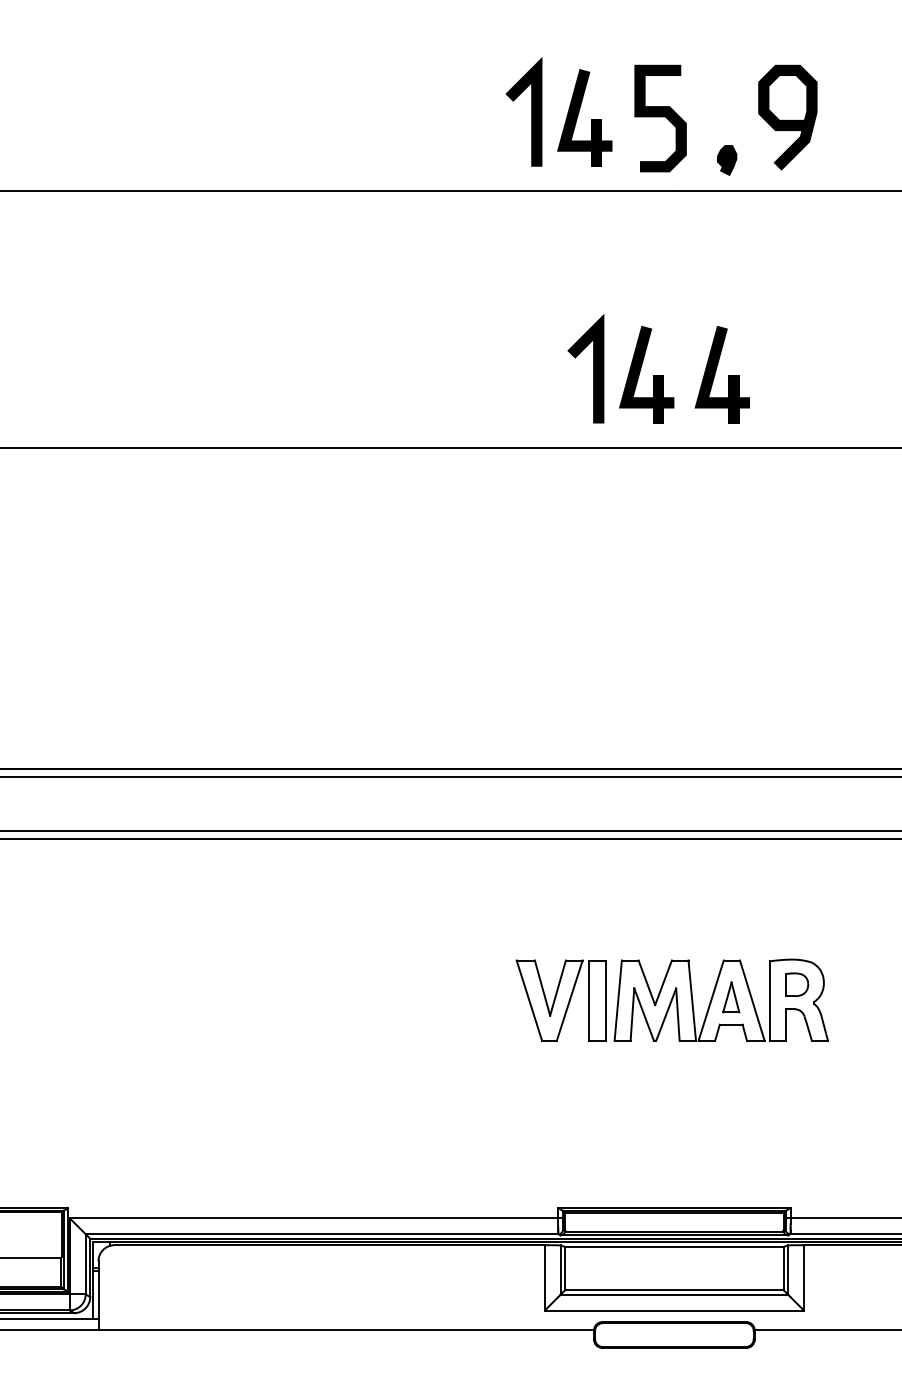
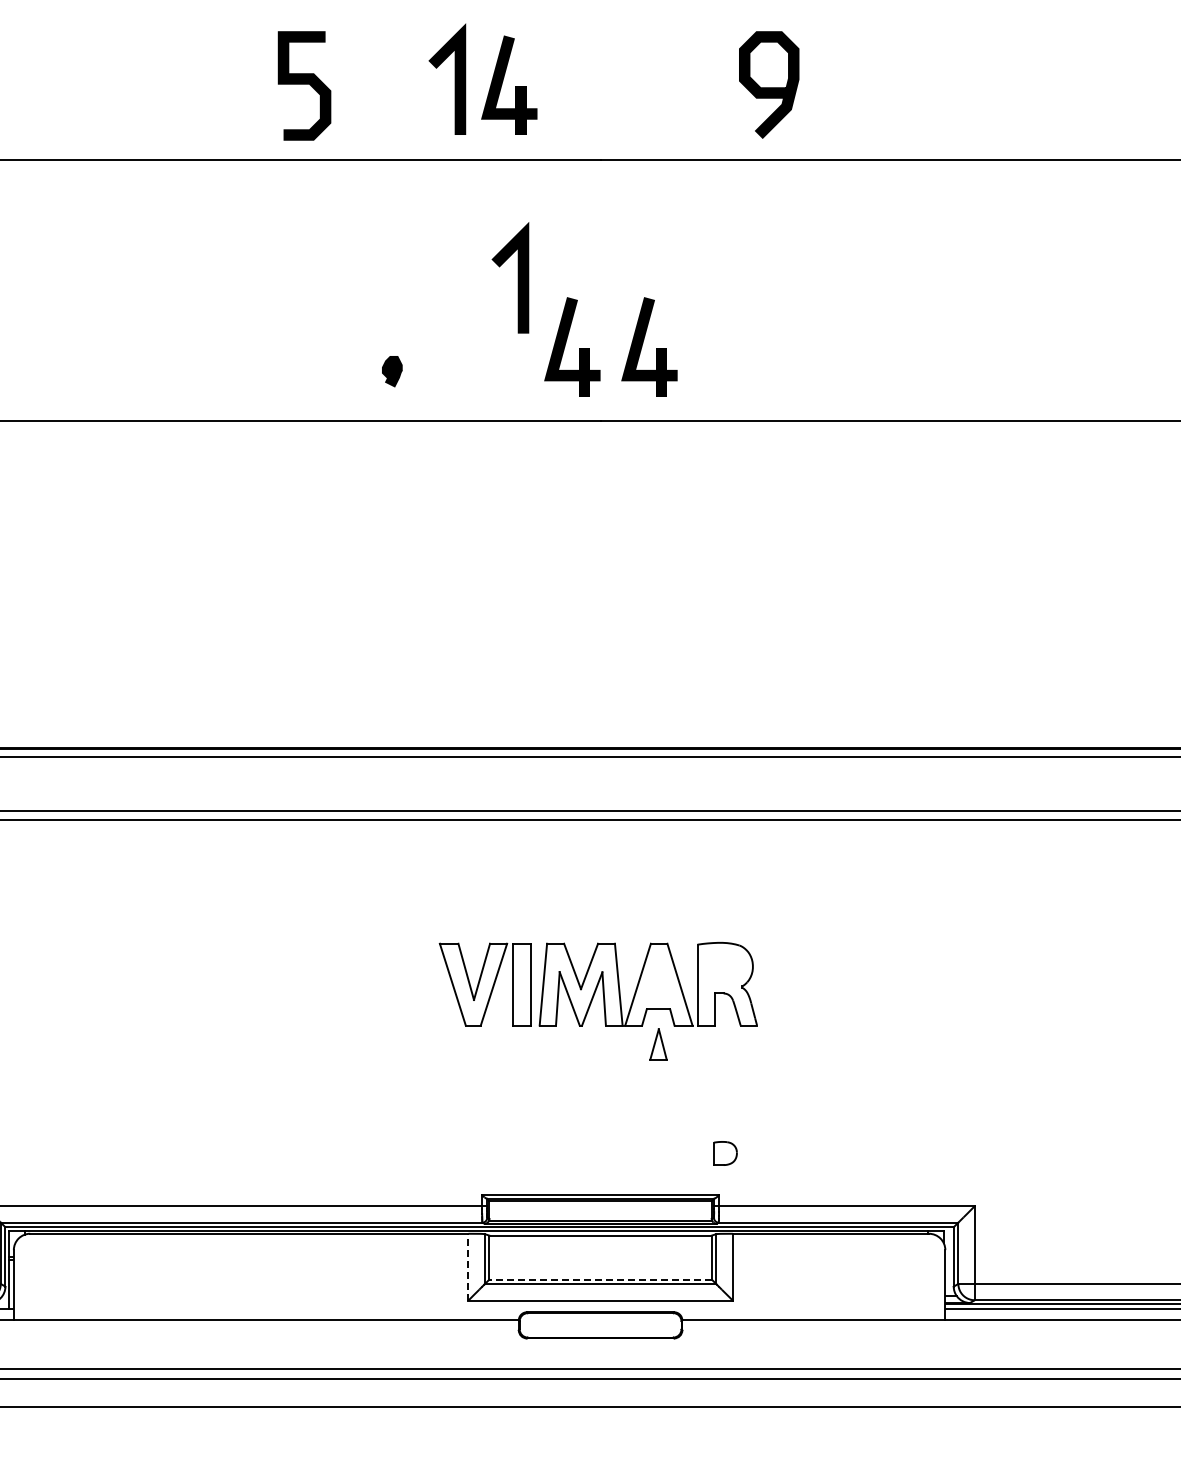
curve: (660, 117) -> (304, 84), moved
curve: (788, 120) -> (769, 87), moved
part: (727, 160) -> (392, 371), moved
line: (592, 368) -> (517, 277), moved
part: (796, 984) -> (725, 1153), moved
part: (731, 997) -> (658, 1044), moved
line: (544, 1277) -> (468, 1266), solid -> dashed
line: (674, 1290) -> (600, 1279), solid -> dashed

